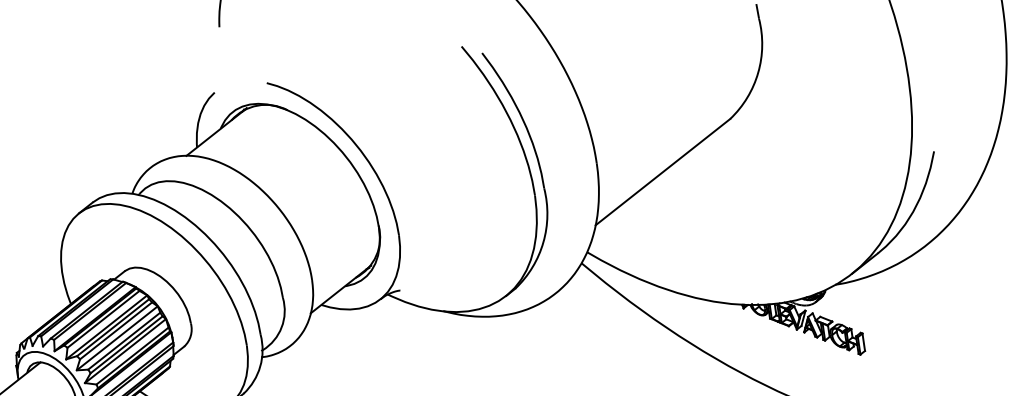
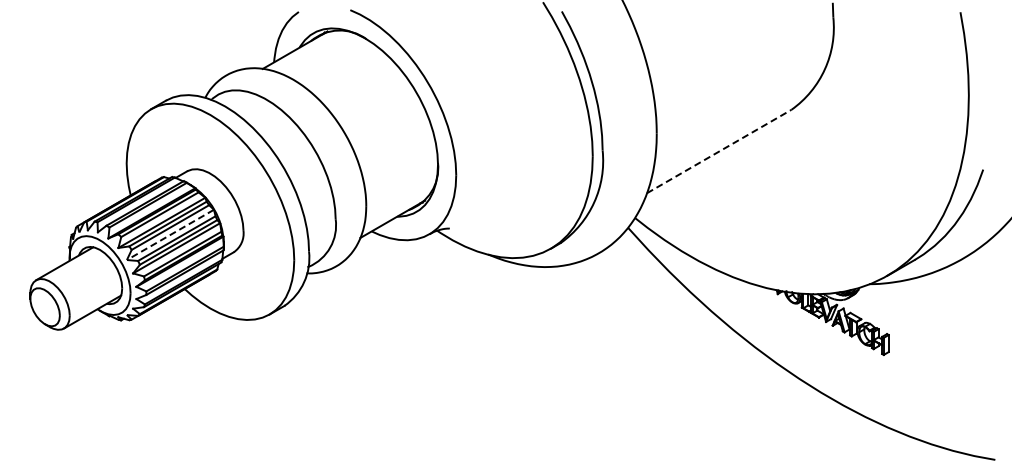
line: (663, 172) -> (719, 151), solid -> dashed
line: (117, 338) -> (170, 235), solid -> dashed

